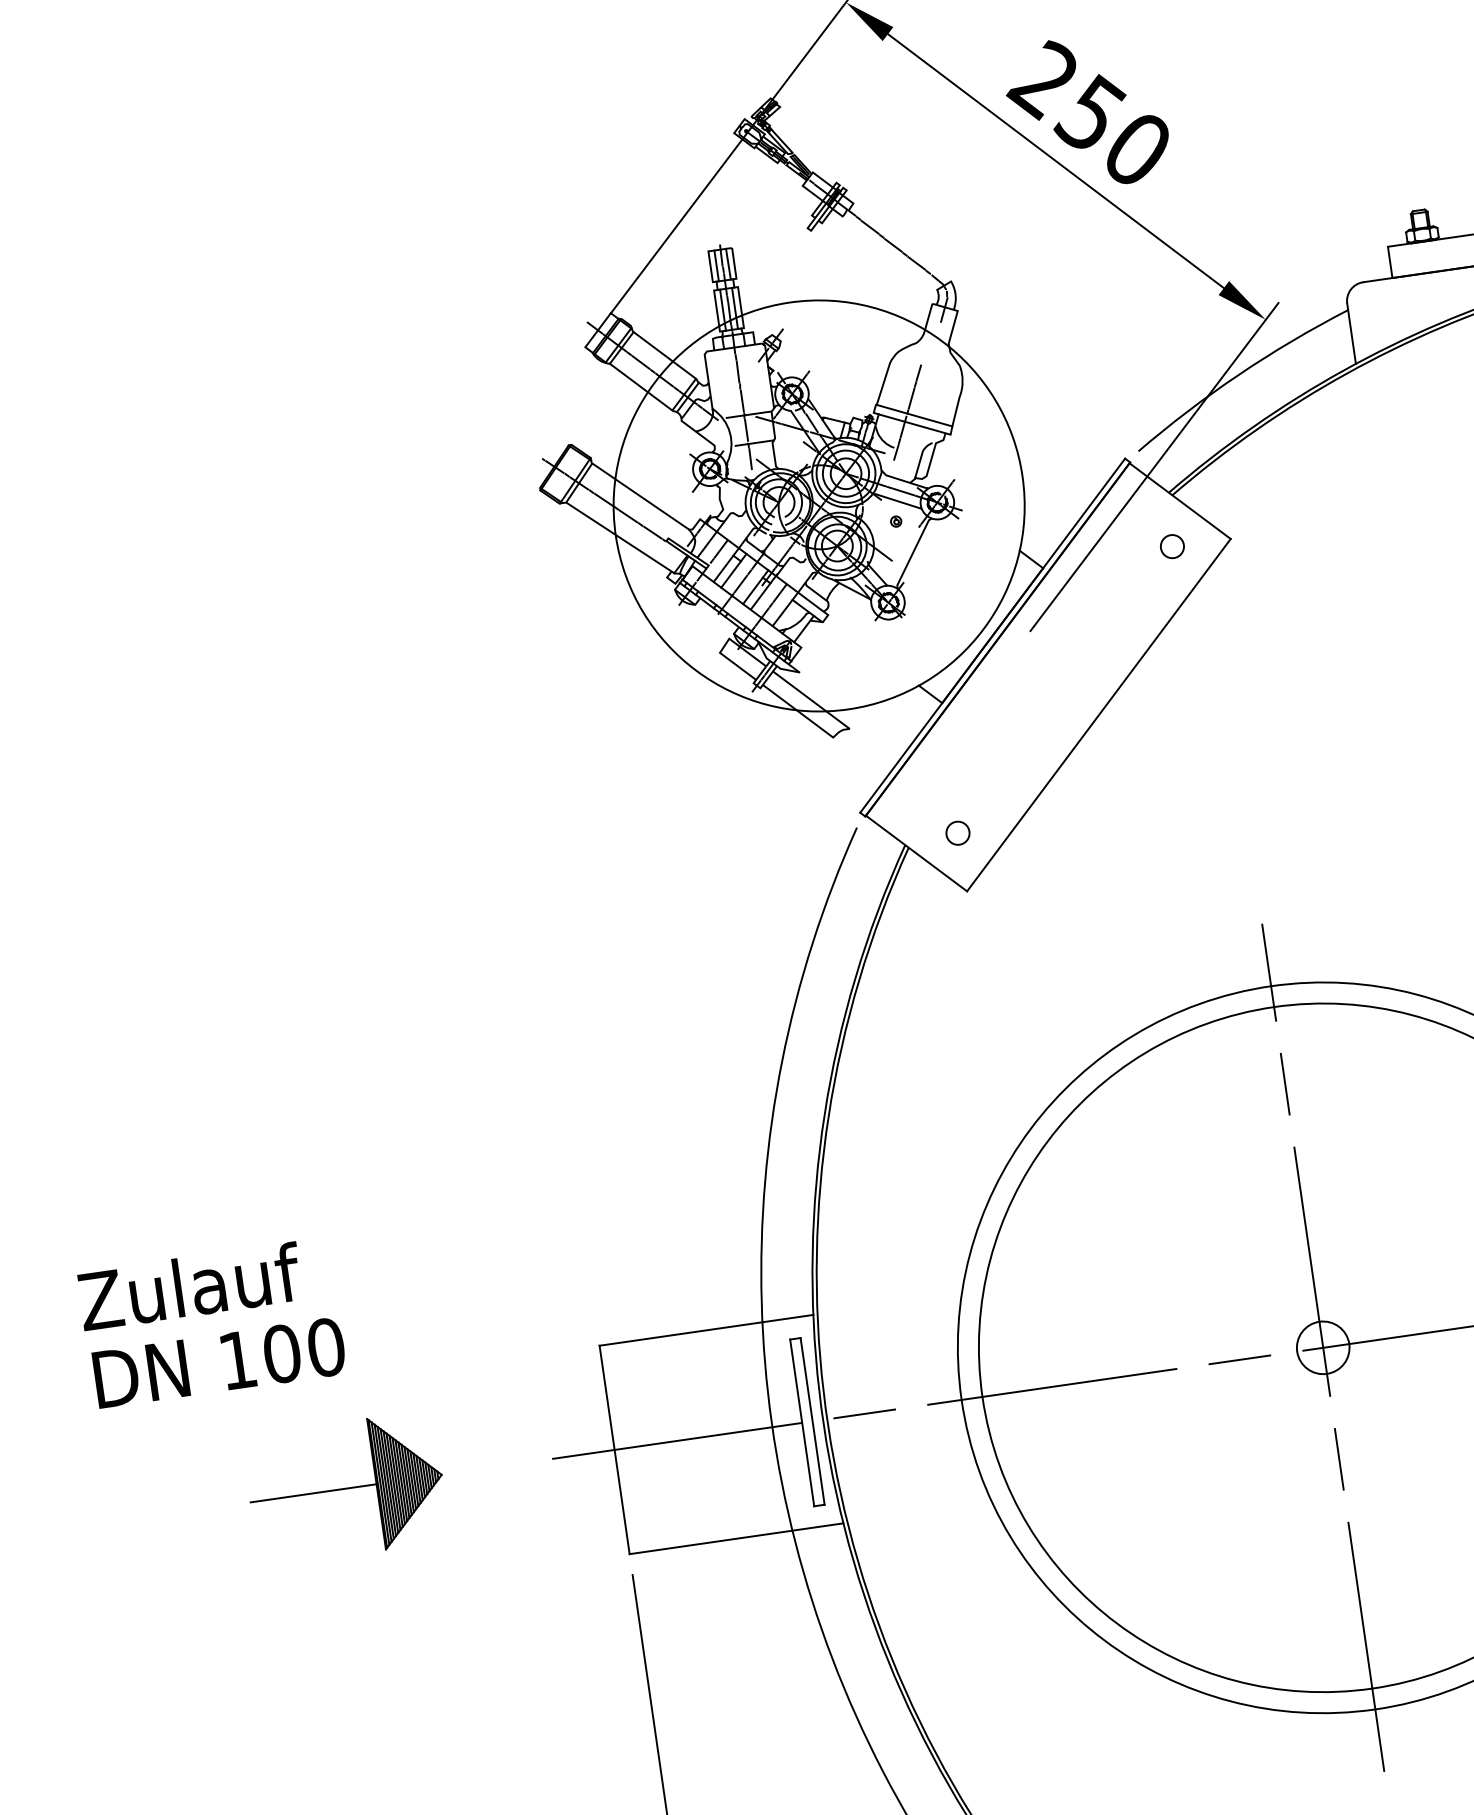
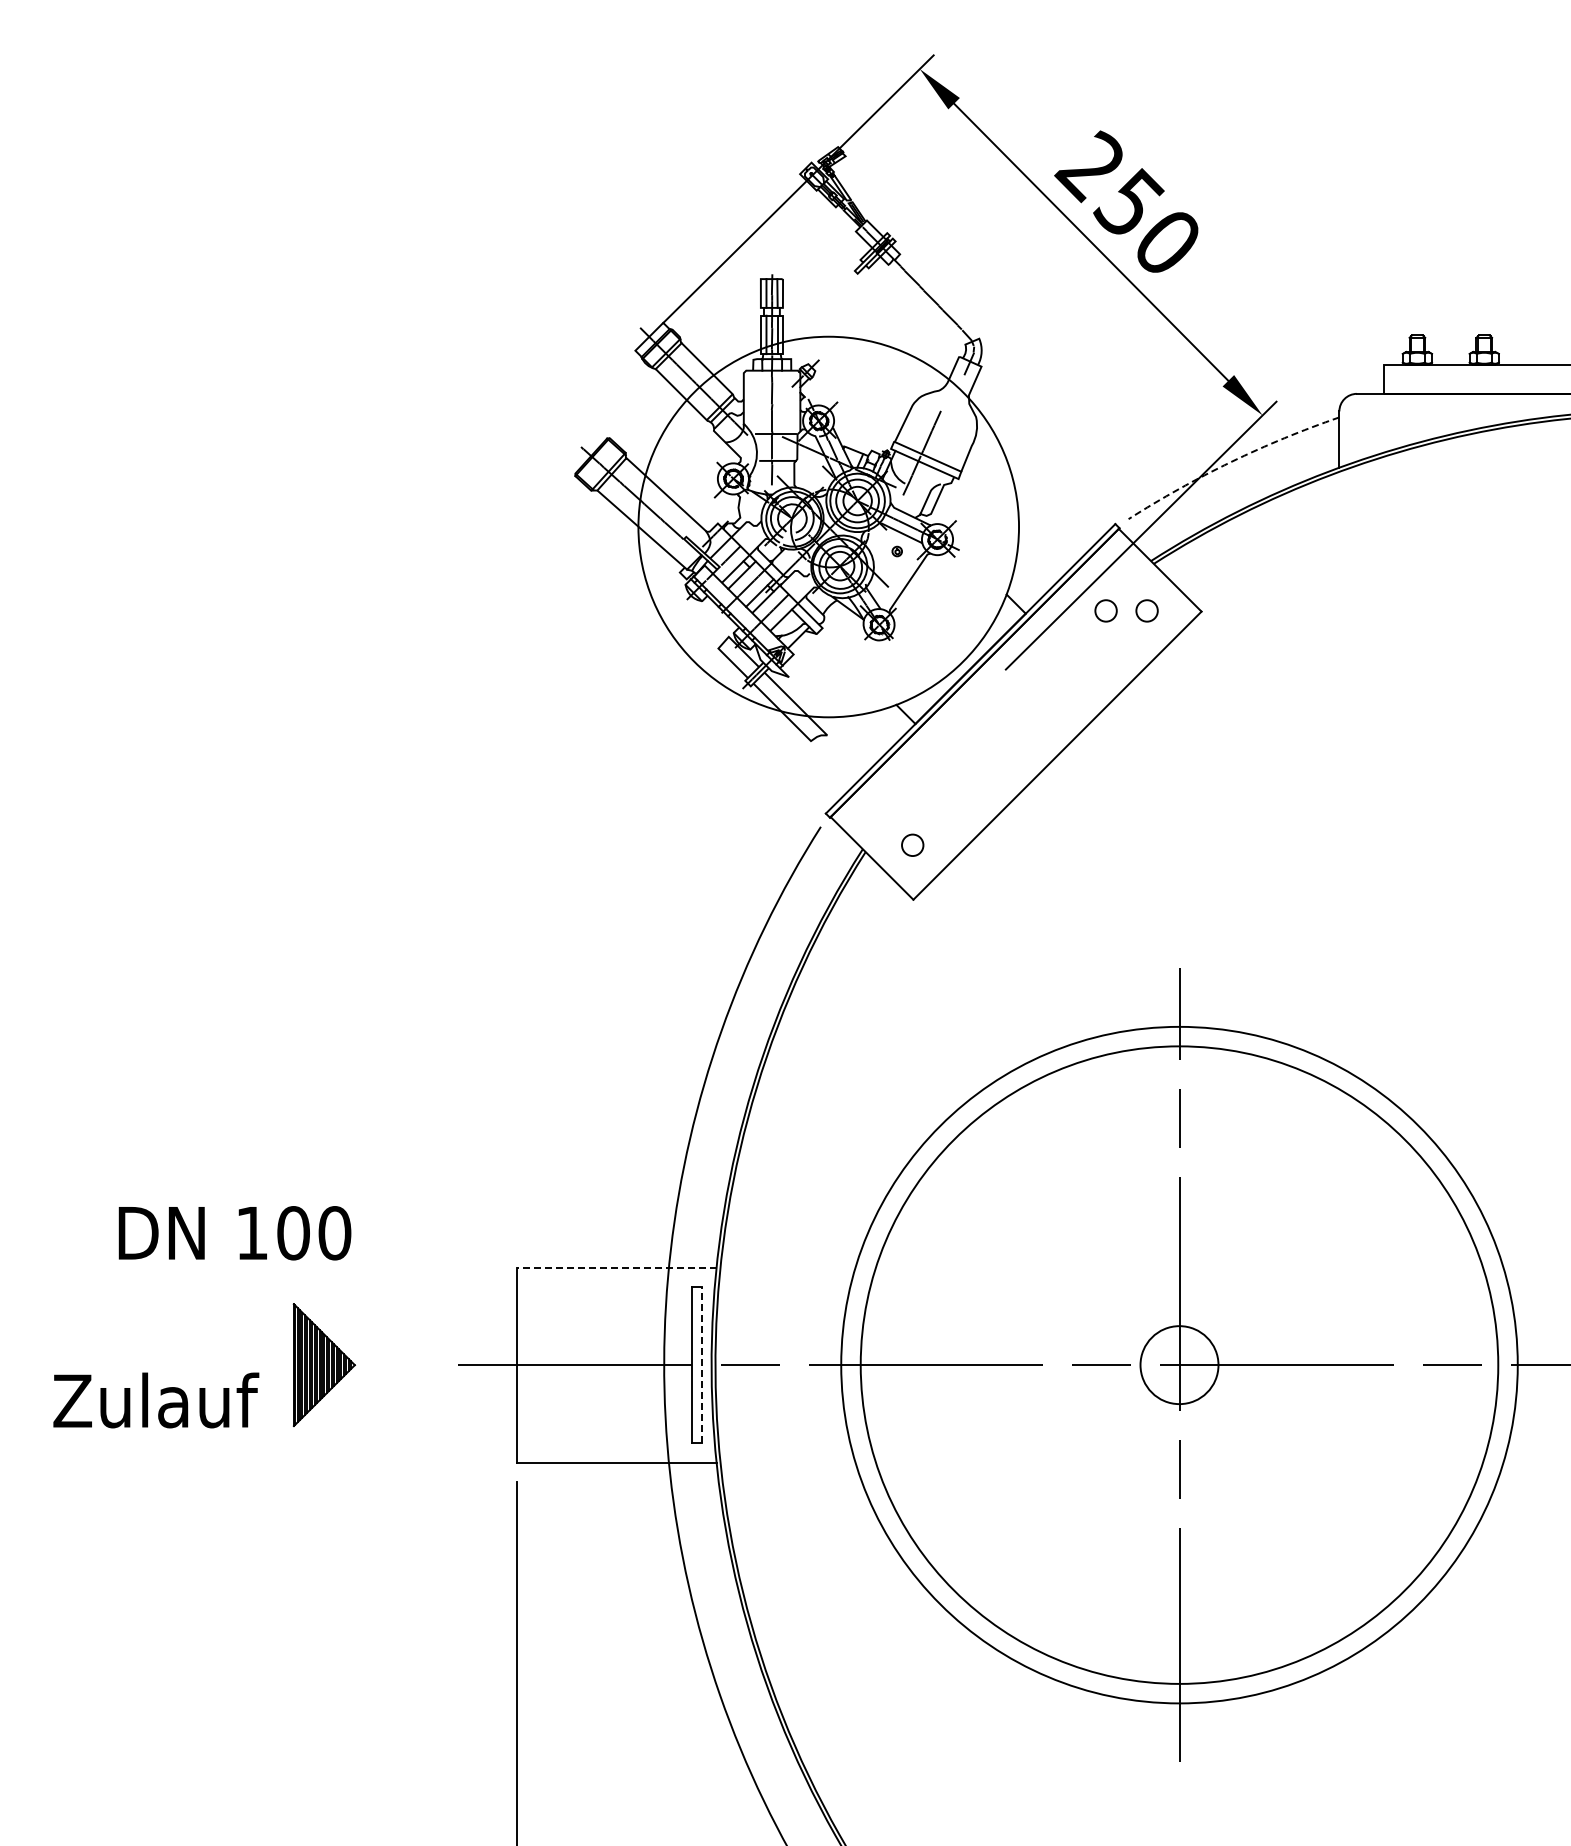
arc: (1239, 374) -> (1231, 462), solid -> dashed
circle: (1127, 552) -> (1105, 610), added
text: (190, 1286) -> (156, 1400), moved
line: (706, 1330) -> (616, 1267), solid -> dashed
circle: (1323, 1347) -> (1179, 1364), size x1.6
text: (219, 1363) -> (234, 1233), moved
line: (812, 1421) -> (701, 1365), solid -> dashed
line: (313, 1493) -> (234, 1365), removed

